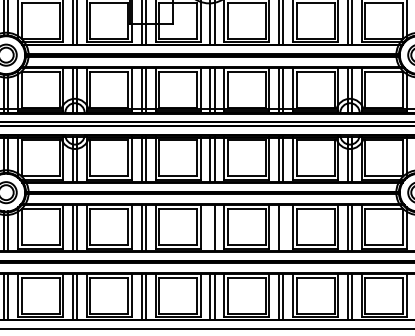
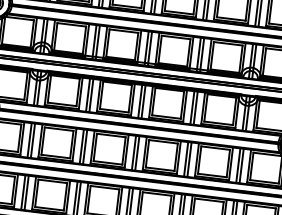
line: (210, 227) -> (134, 152), added
line: (283, 227) -> (189, 159), added

